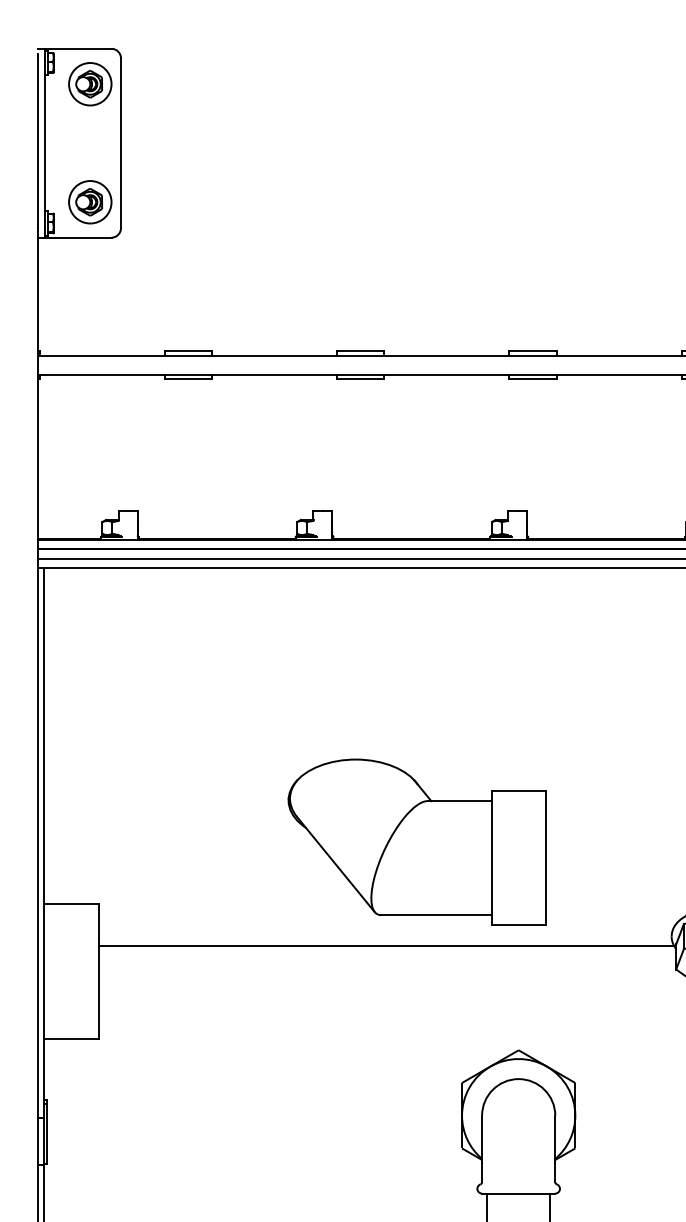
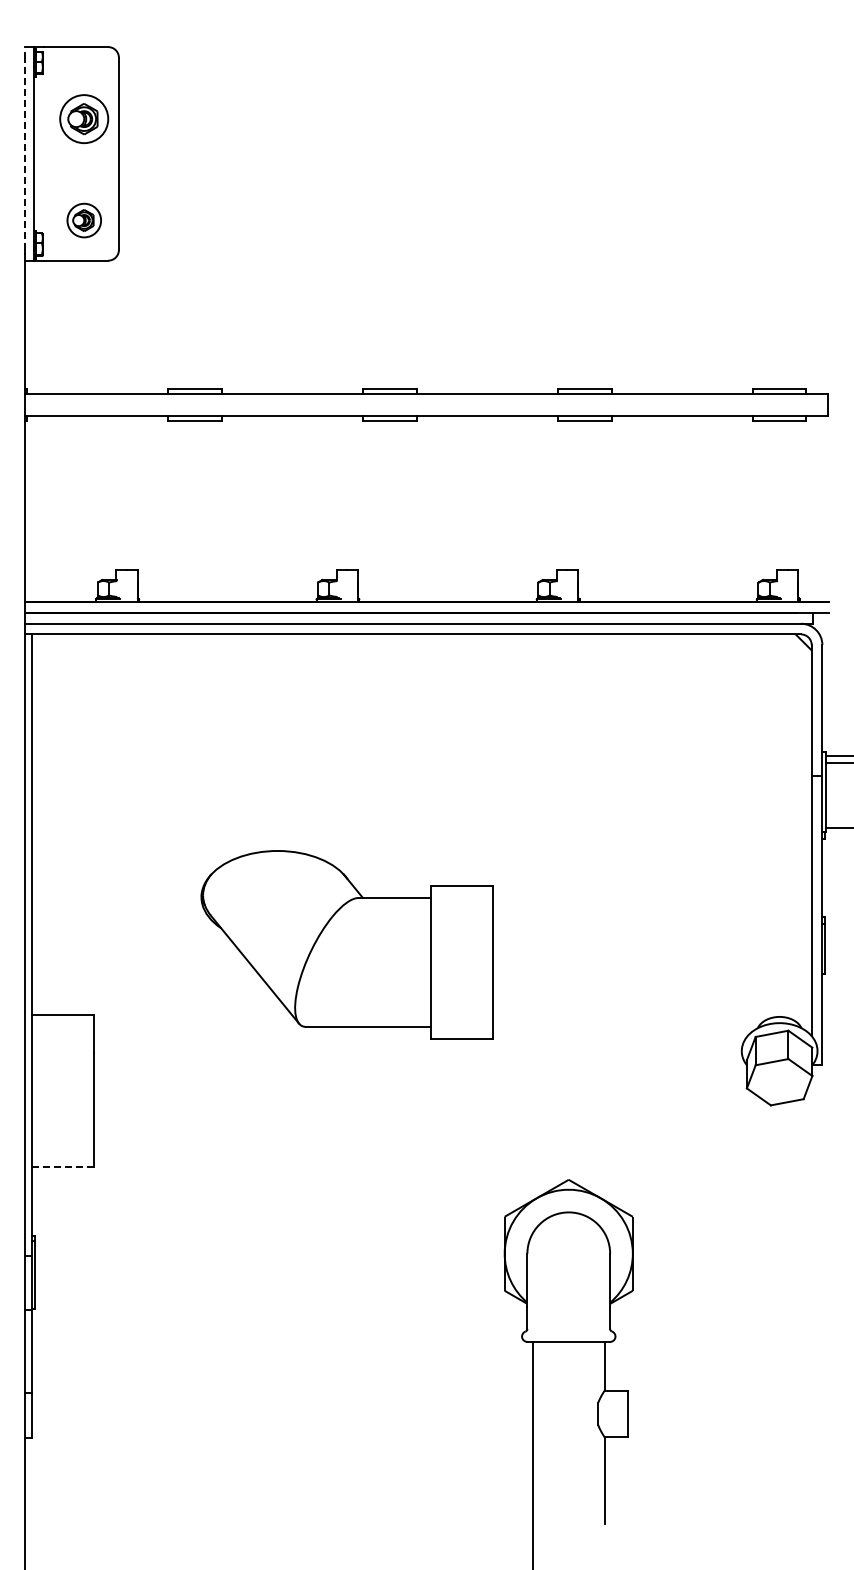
part: (90, 83) -> (84, 118), moved
line: (38, 142) -> (25, 153), solid -> dashed
part: (90, 202) -> (84, 220), size x0.7
part: (416, 842) -> (346, 944), moved
line: (385, 945) -> (418, 1061), removed
line: (71, 1039) -> (62, 1167), solid -> dashed

